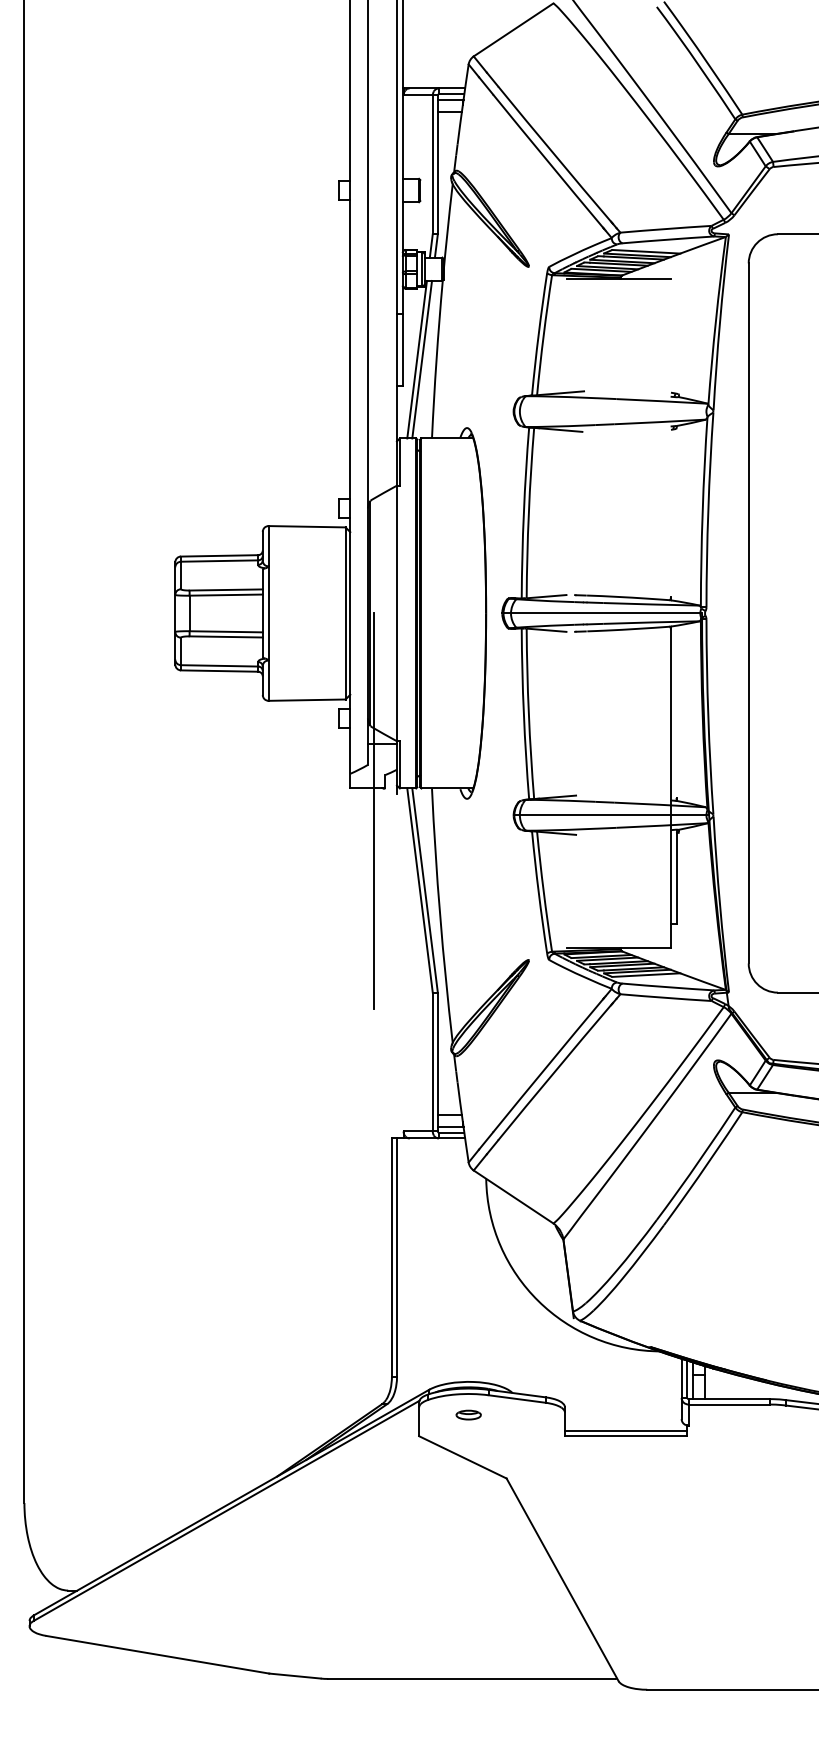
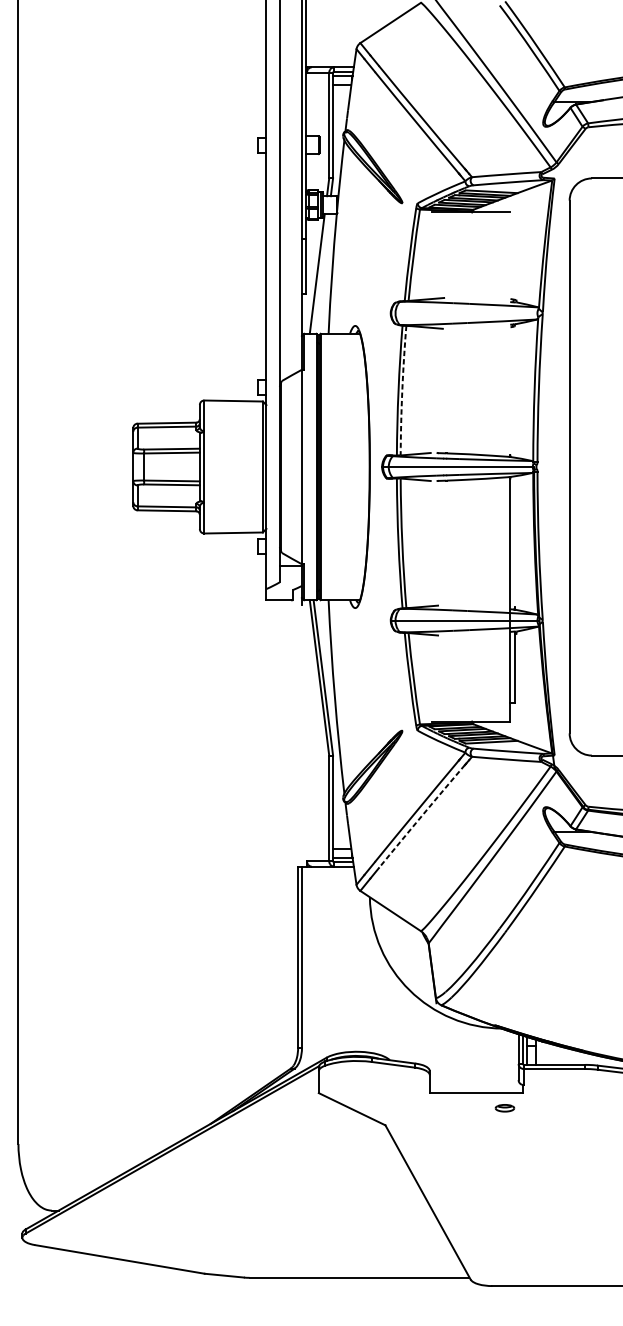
line: (422, 359) -> (321, 273), removed
arc: (528, 512) -> (402, 390), solid -> dashed
line: (374, 810) -> (284, 616), removed
arc: (554, 1072) -> (421, 816), solid -> dashed
part: (468, 1414) -> (504, 1107), moved
line: (625, 1430) -> (475, 1088), removed

